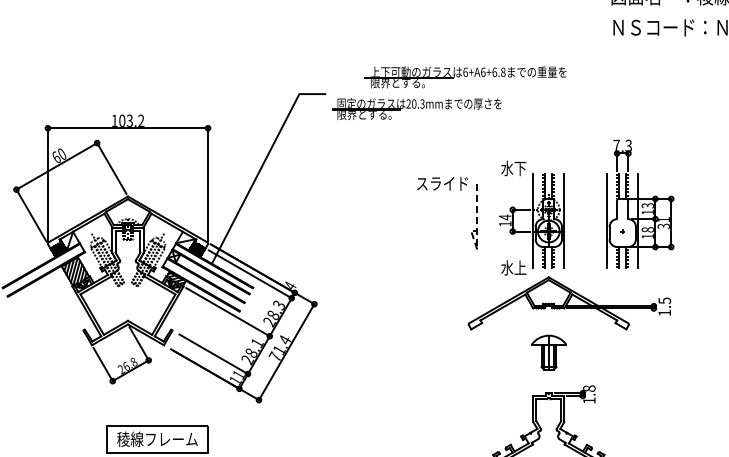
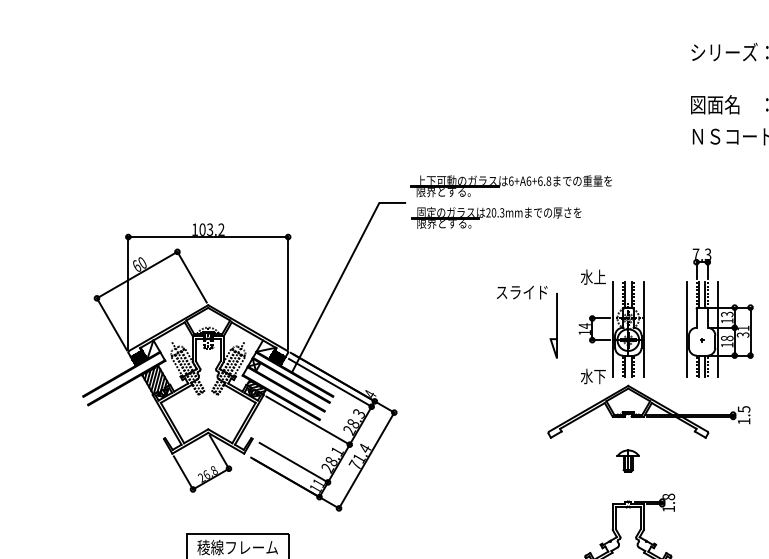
part: (464, 77) -> (510, 186), moved
text: (519, 167) -> (599, 276), 水下 -> 水上
line: (477, 231) -> (557, 340), dashed -> solid
text: (519, 267) -> (599, 376), 水上 -> 水下
part: (547, 352) -> (627, 460), size x0.62

